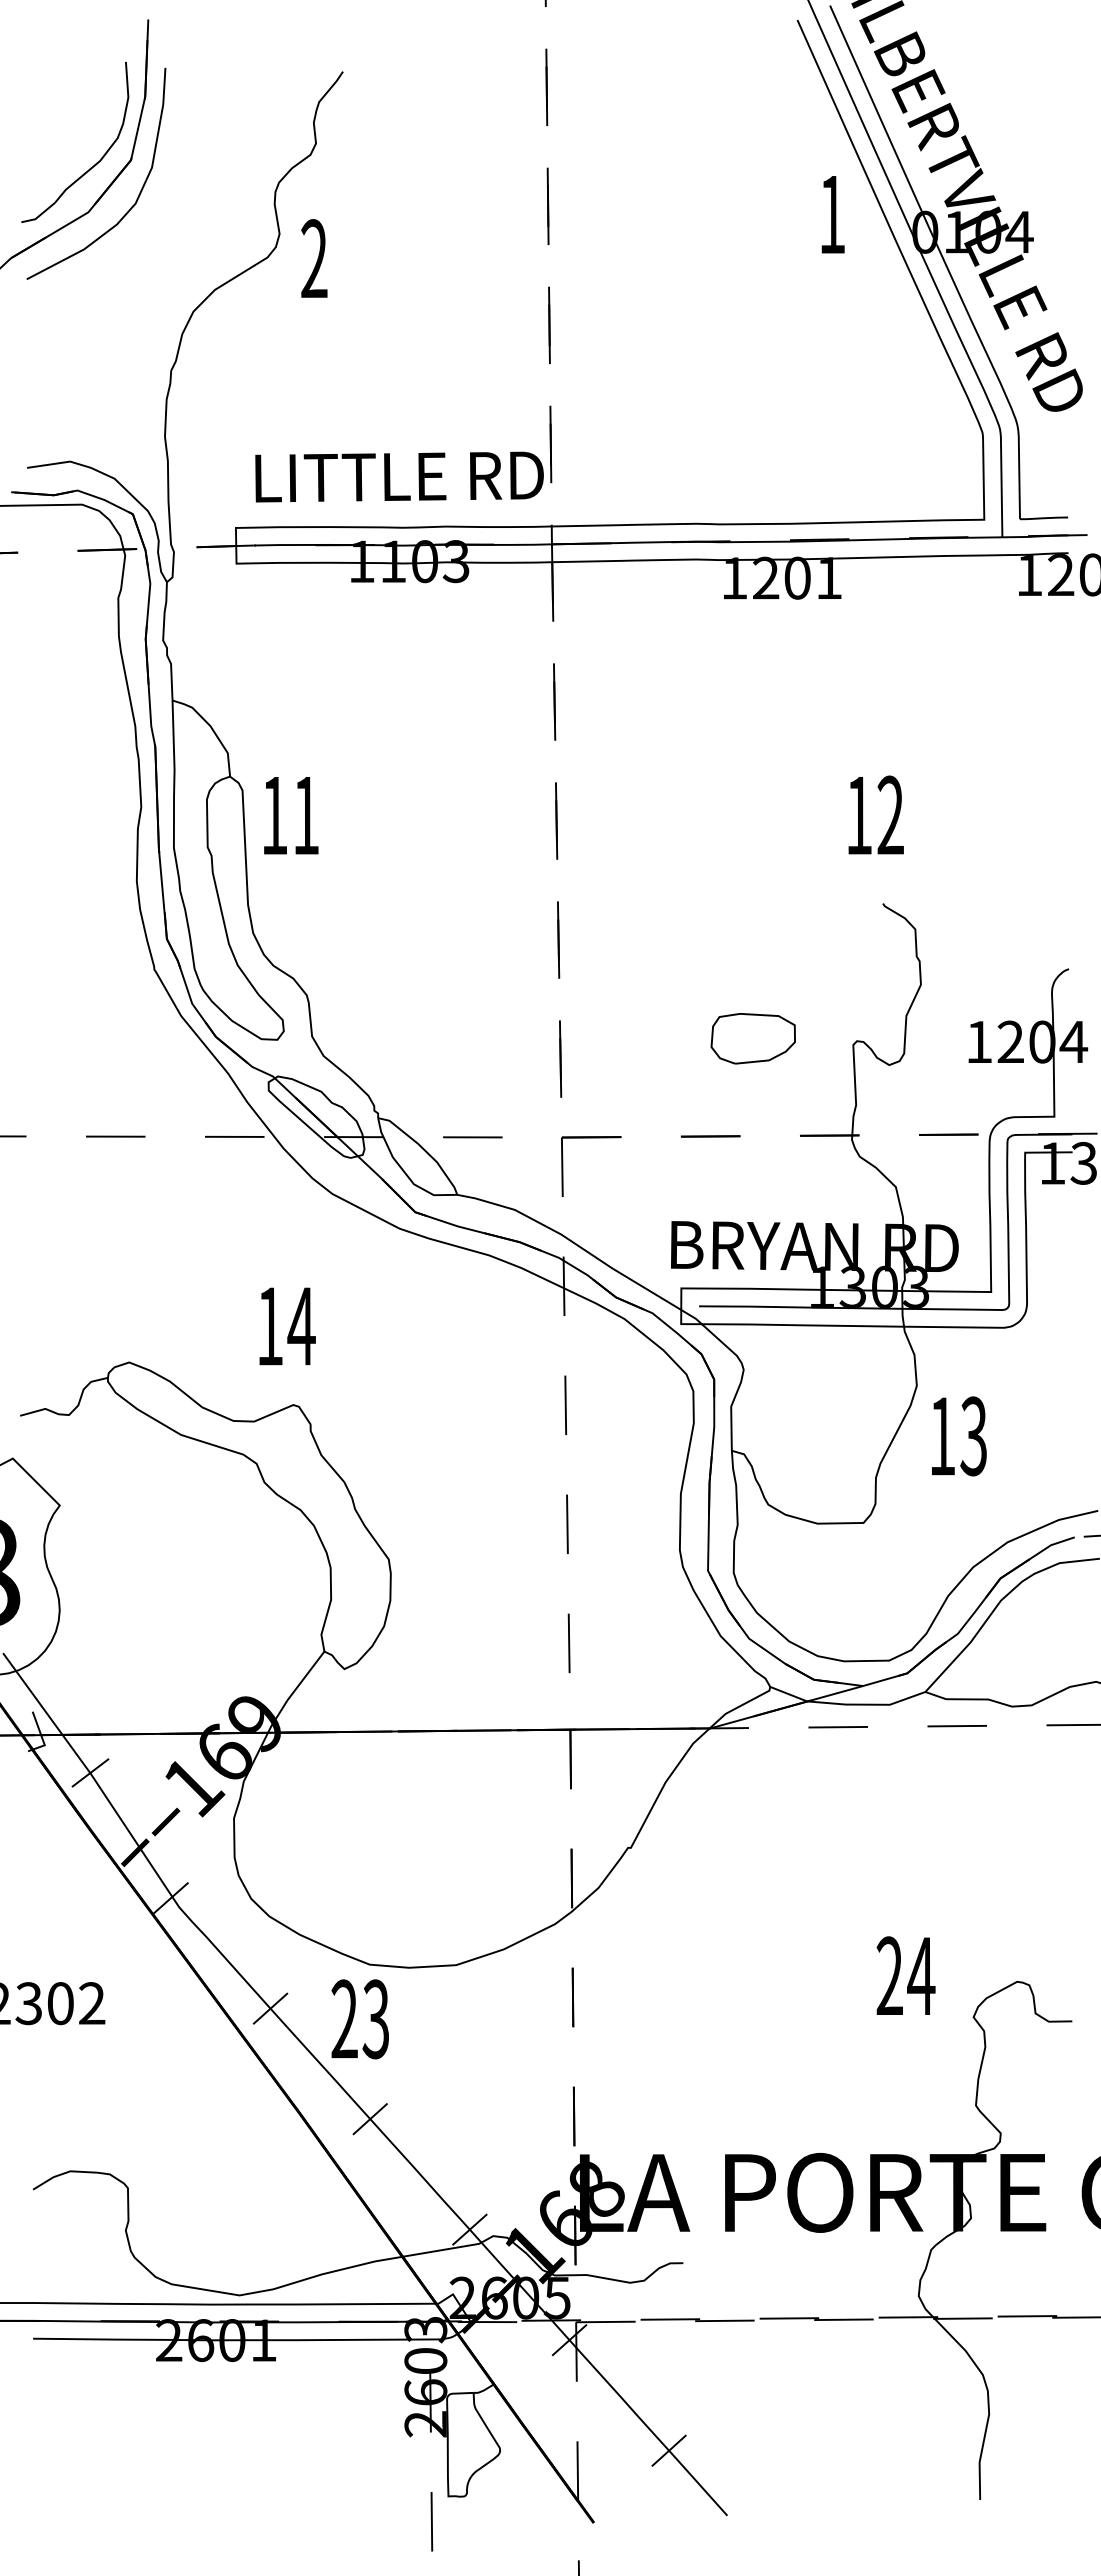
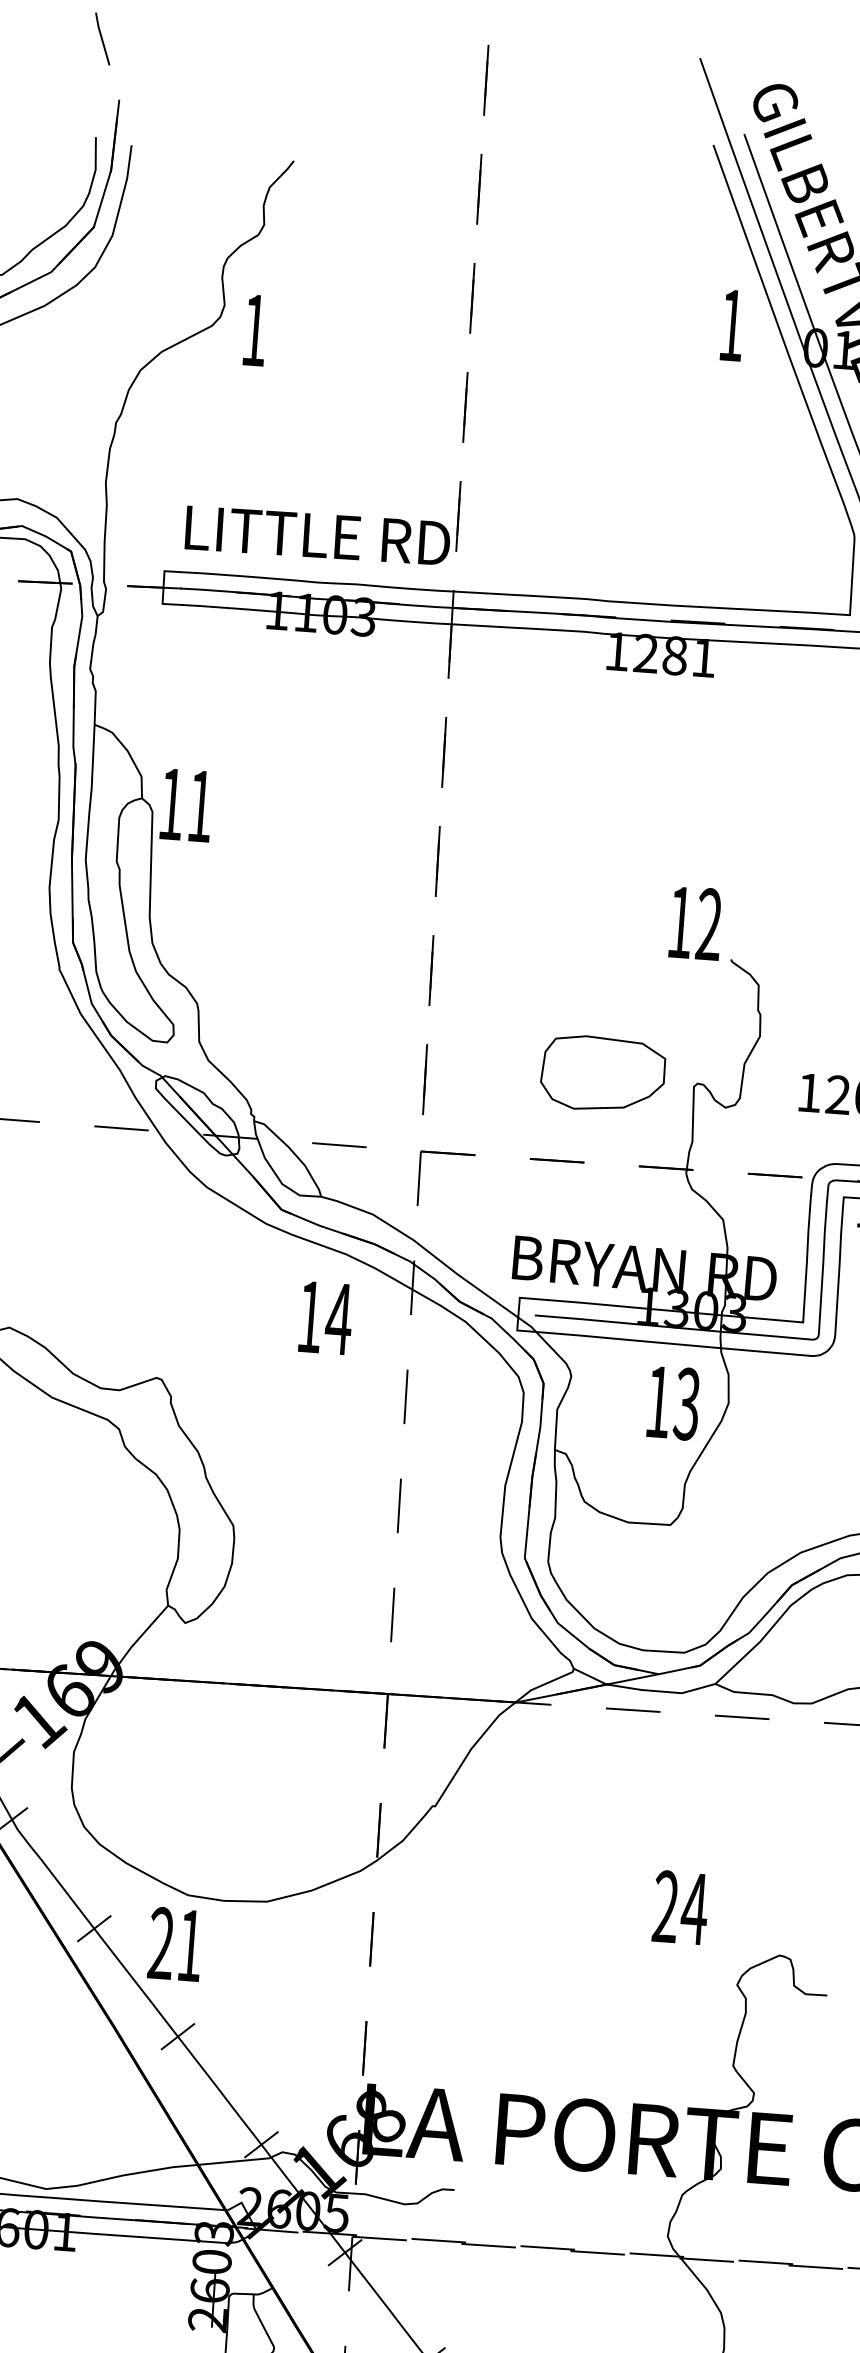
text: (314, 258) -> (254, 329), 2 -> 1
text: (797, 577) -> (675, 655), 1201 -> 1281
text: (875, 814) -> (695, 922), moved
text: (291, 815) -> (187, 805), moved
part: (752, 1038) -> (602, 1073), size x1.6
text: (287, 1326) -> (326, 1318), moved
text: (959, 1436) -> (674, 1403), moved
text: (905, 1975) -> (680, 1907), moved
text: (375, 2019) -> (189, 1945), 23 -> 21

